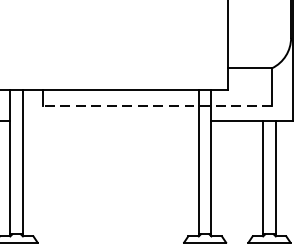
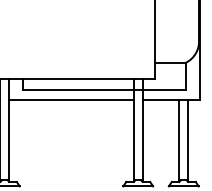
line: (156, 105) -> (103, 89), dashed -> solid
line: (110, 121) -> (71, 100), added

